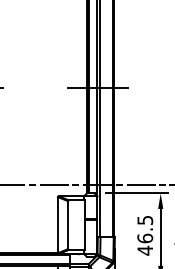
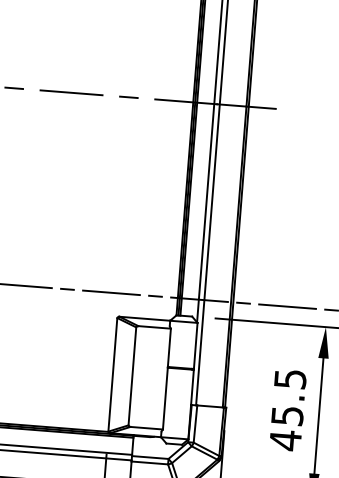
line: (54, 87) -> (127, 95), added
line: (26, 88) -> (71, 93), added
text: (145, 238) -> (287, 415), 46.5 -> 45.5

